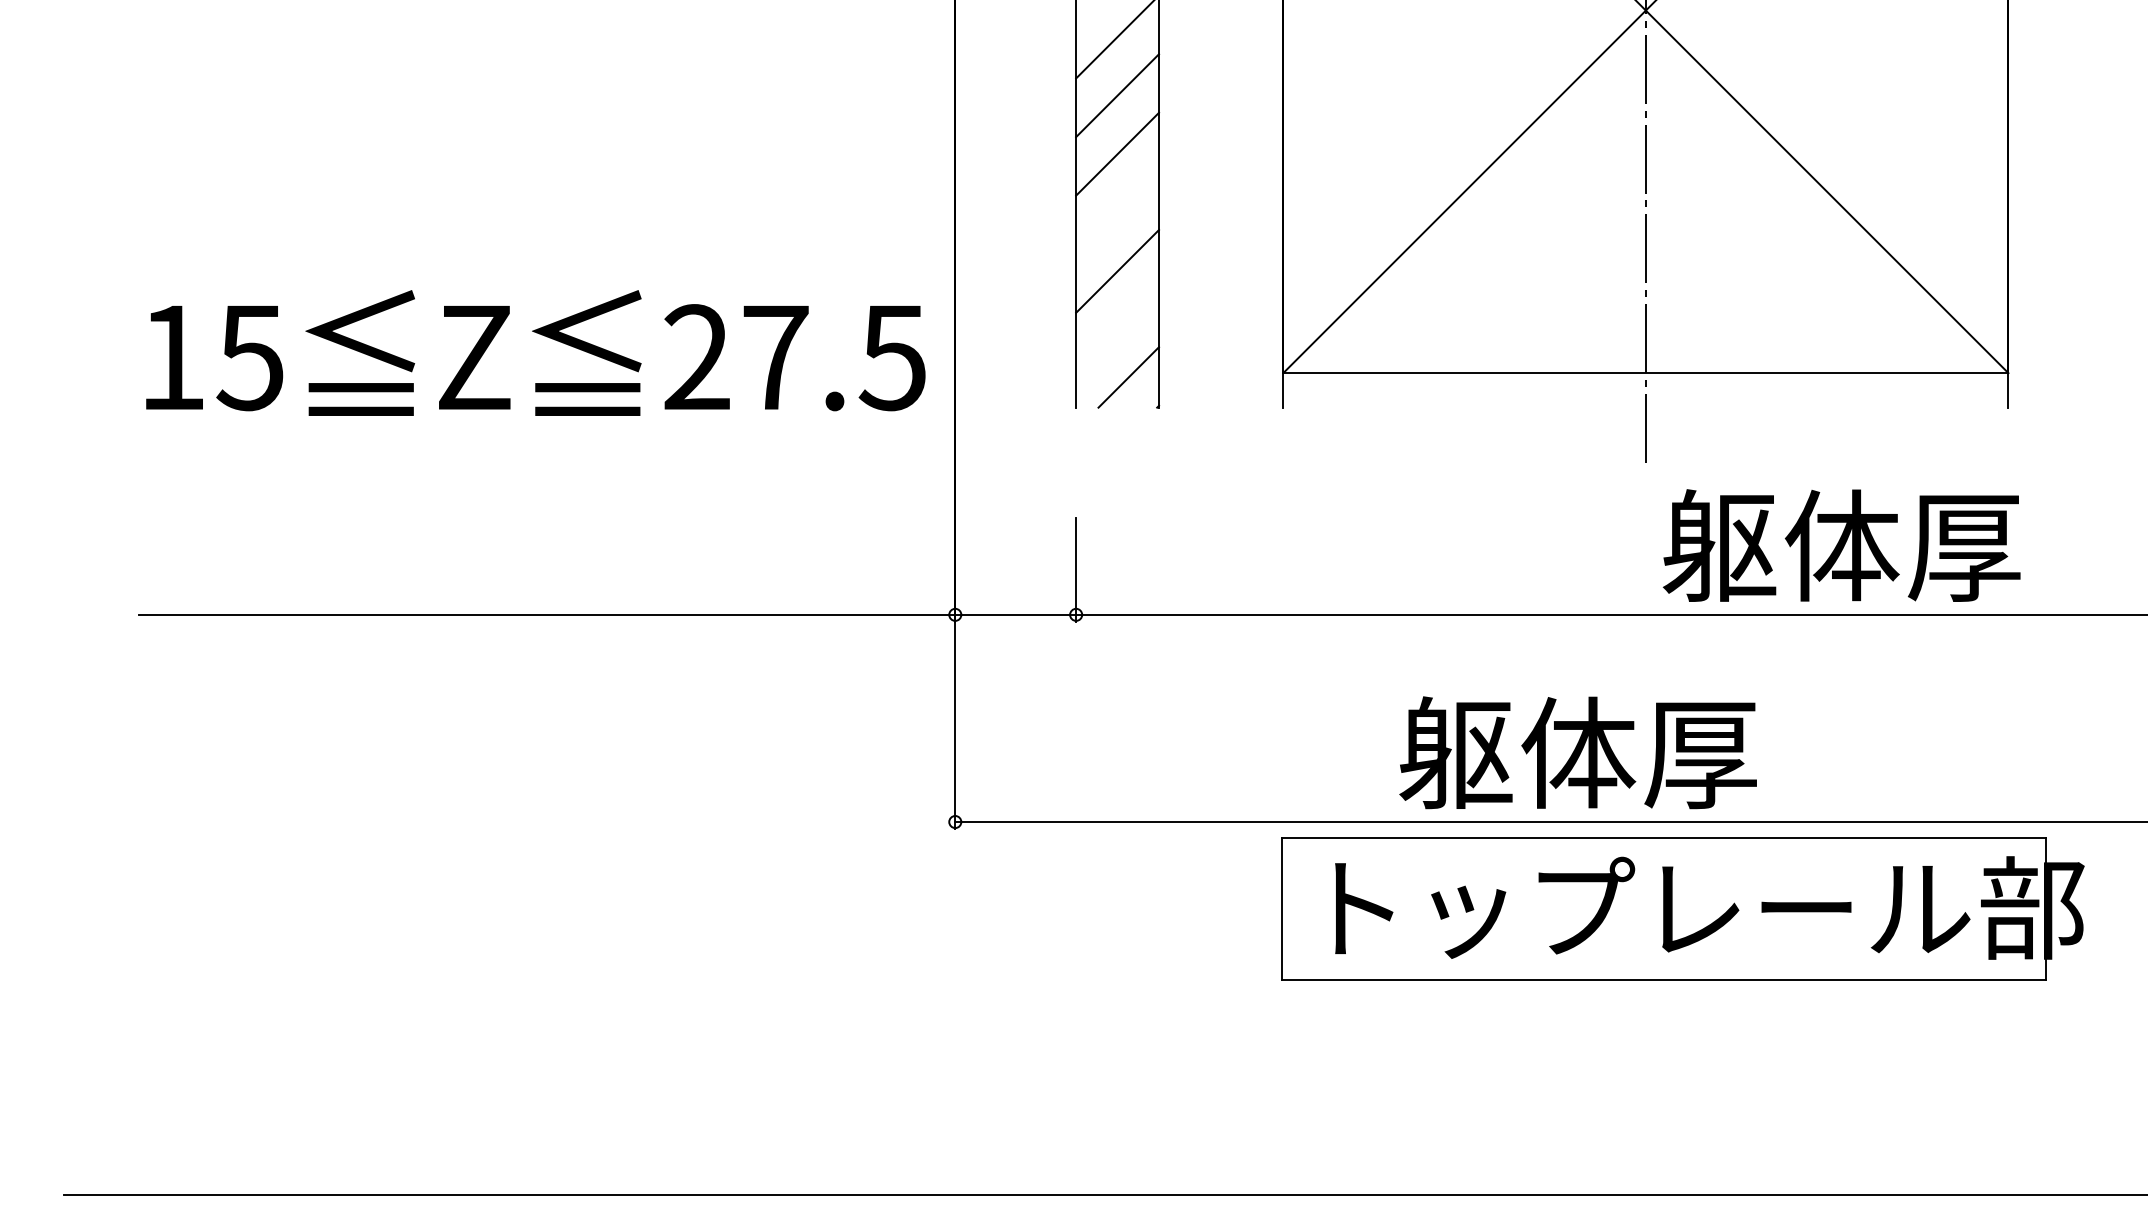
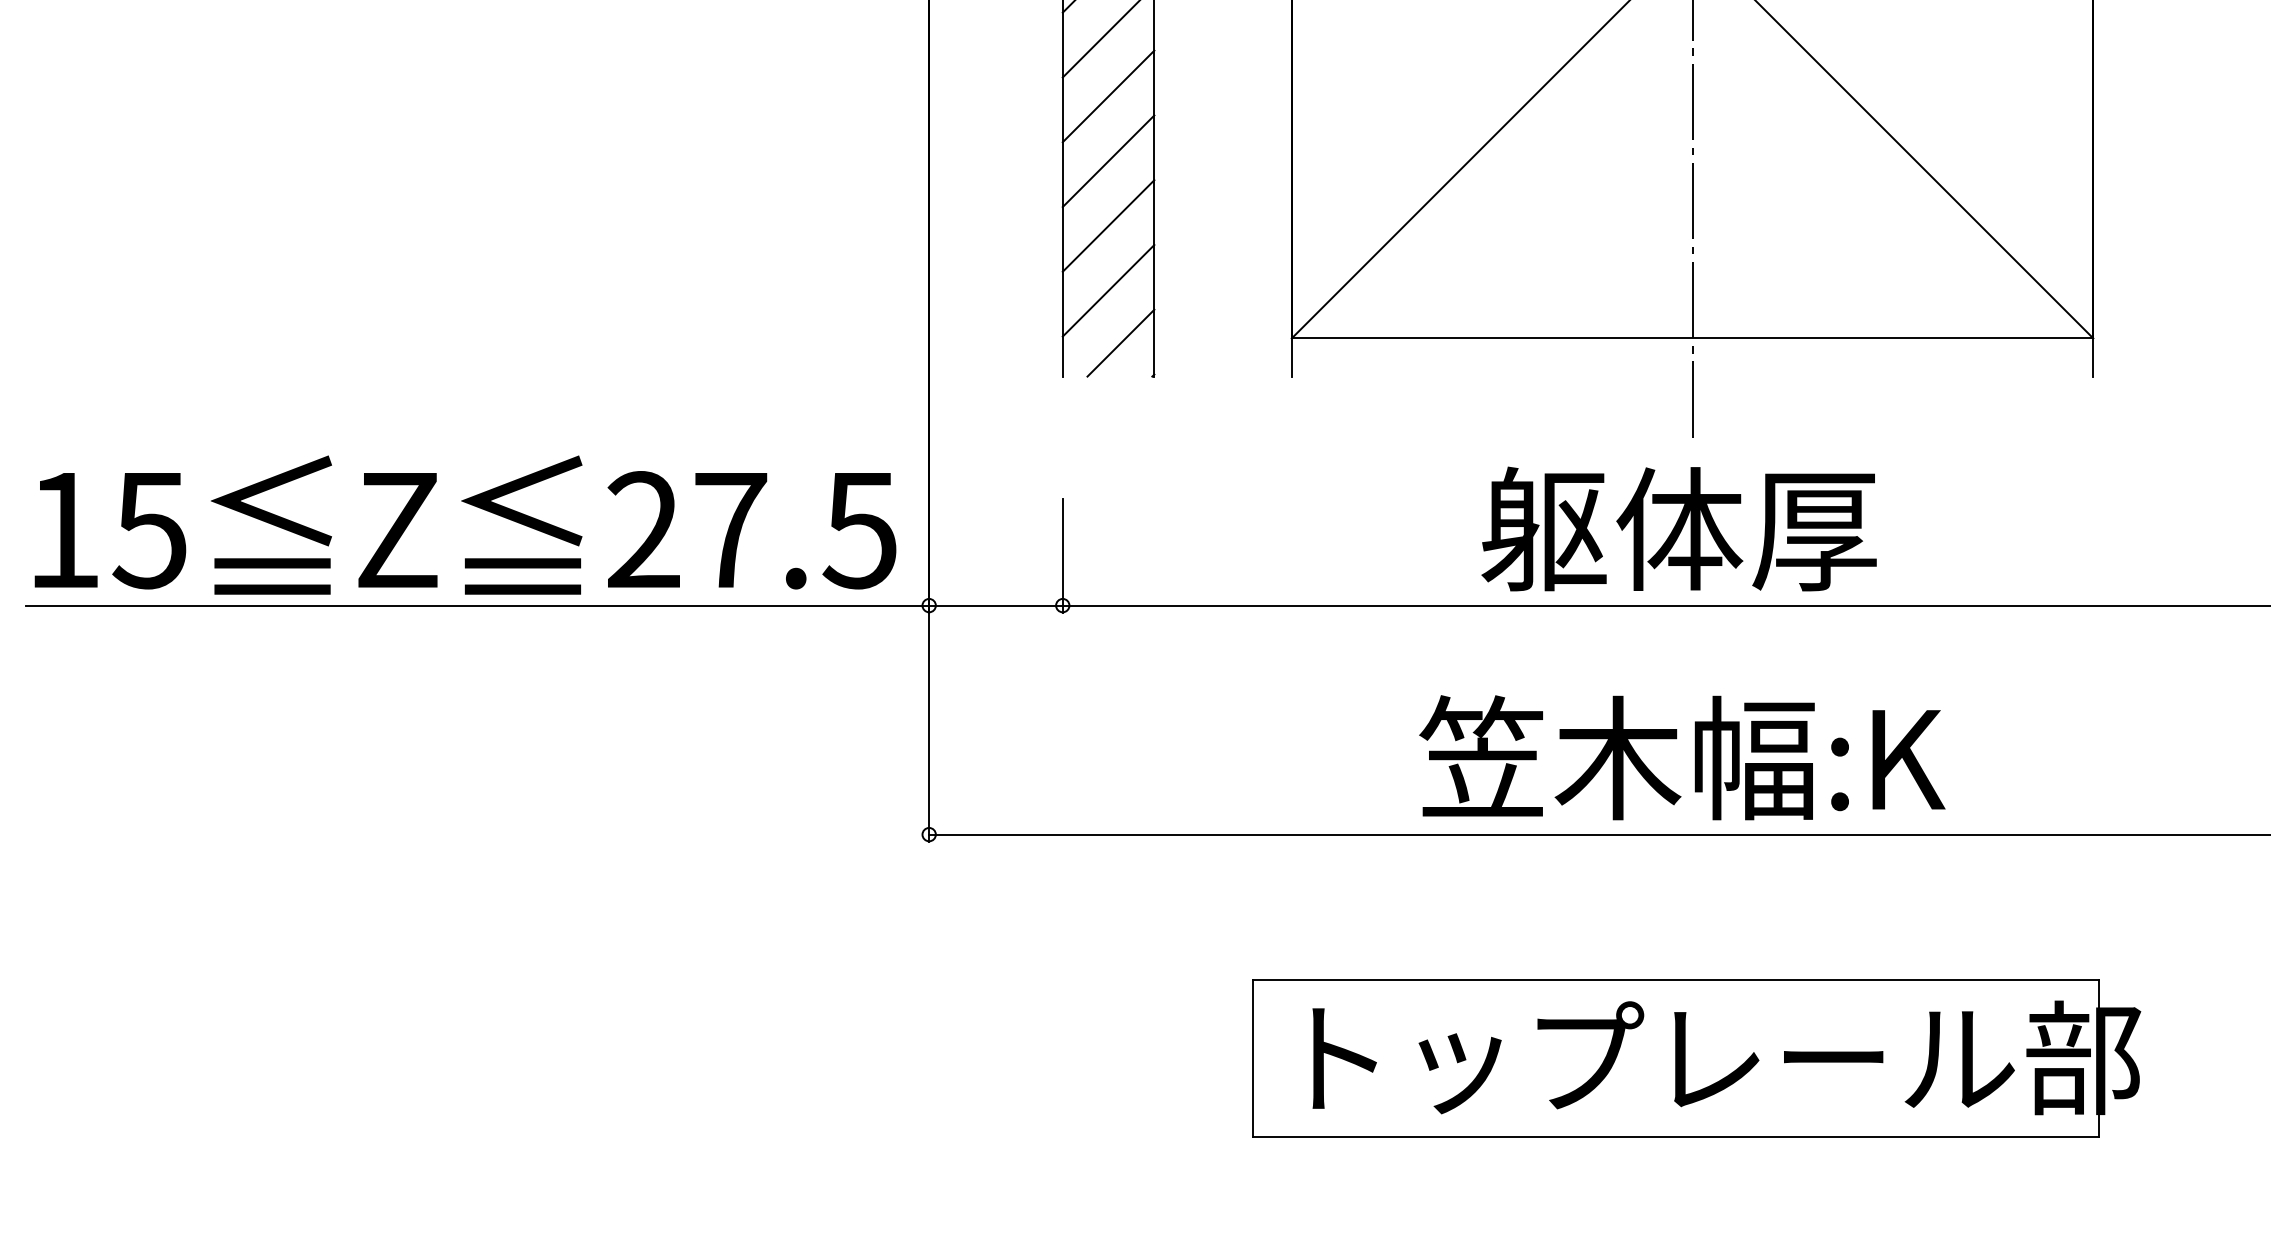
line: (1117, 212) -> (1108, 160), added
line: (1117, 329) -> (1108, 290), added
text: (535, 352) -> (465, 524), moved
text: (1841, 545) -> (1678, 528), moved
text: (1636, 752) -> (1682, 757), 躯体厚 -> 笠木幅:K
part: (1682, 908) -> (1696, 1058), moved

